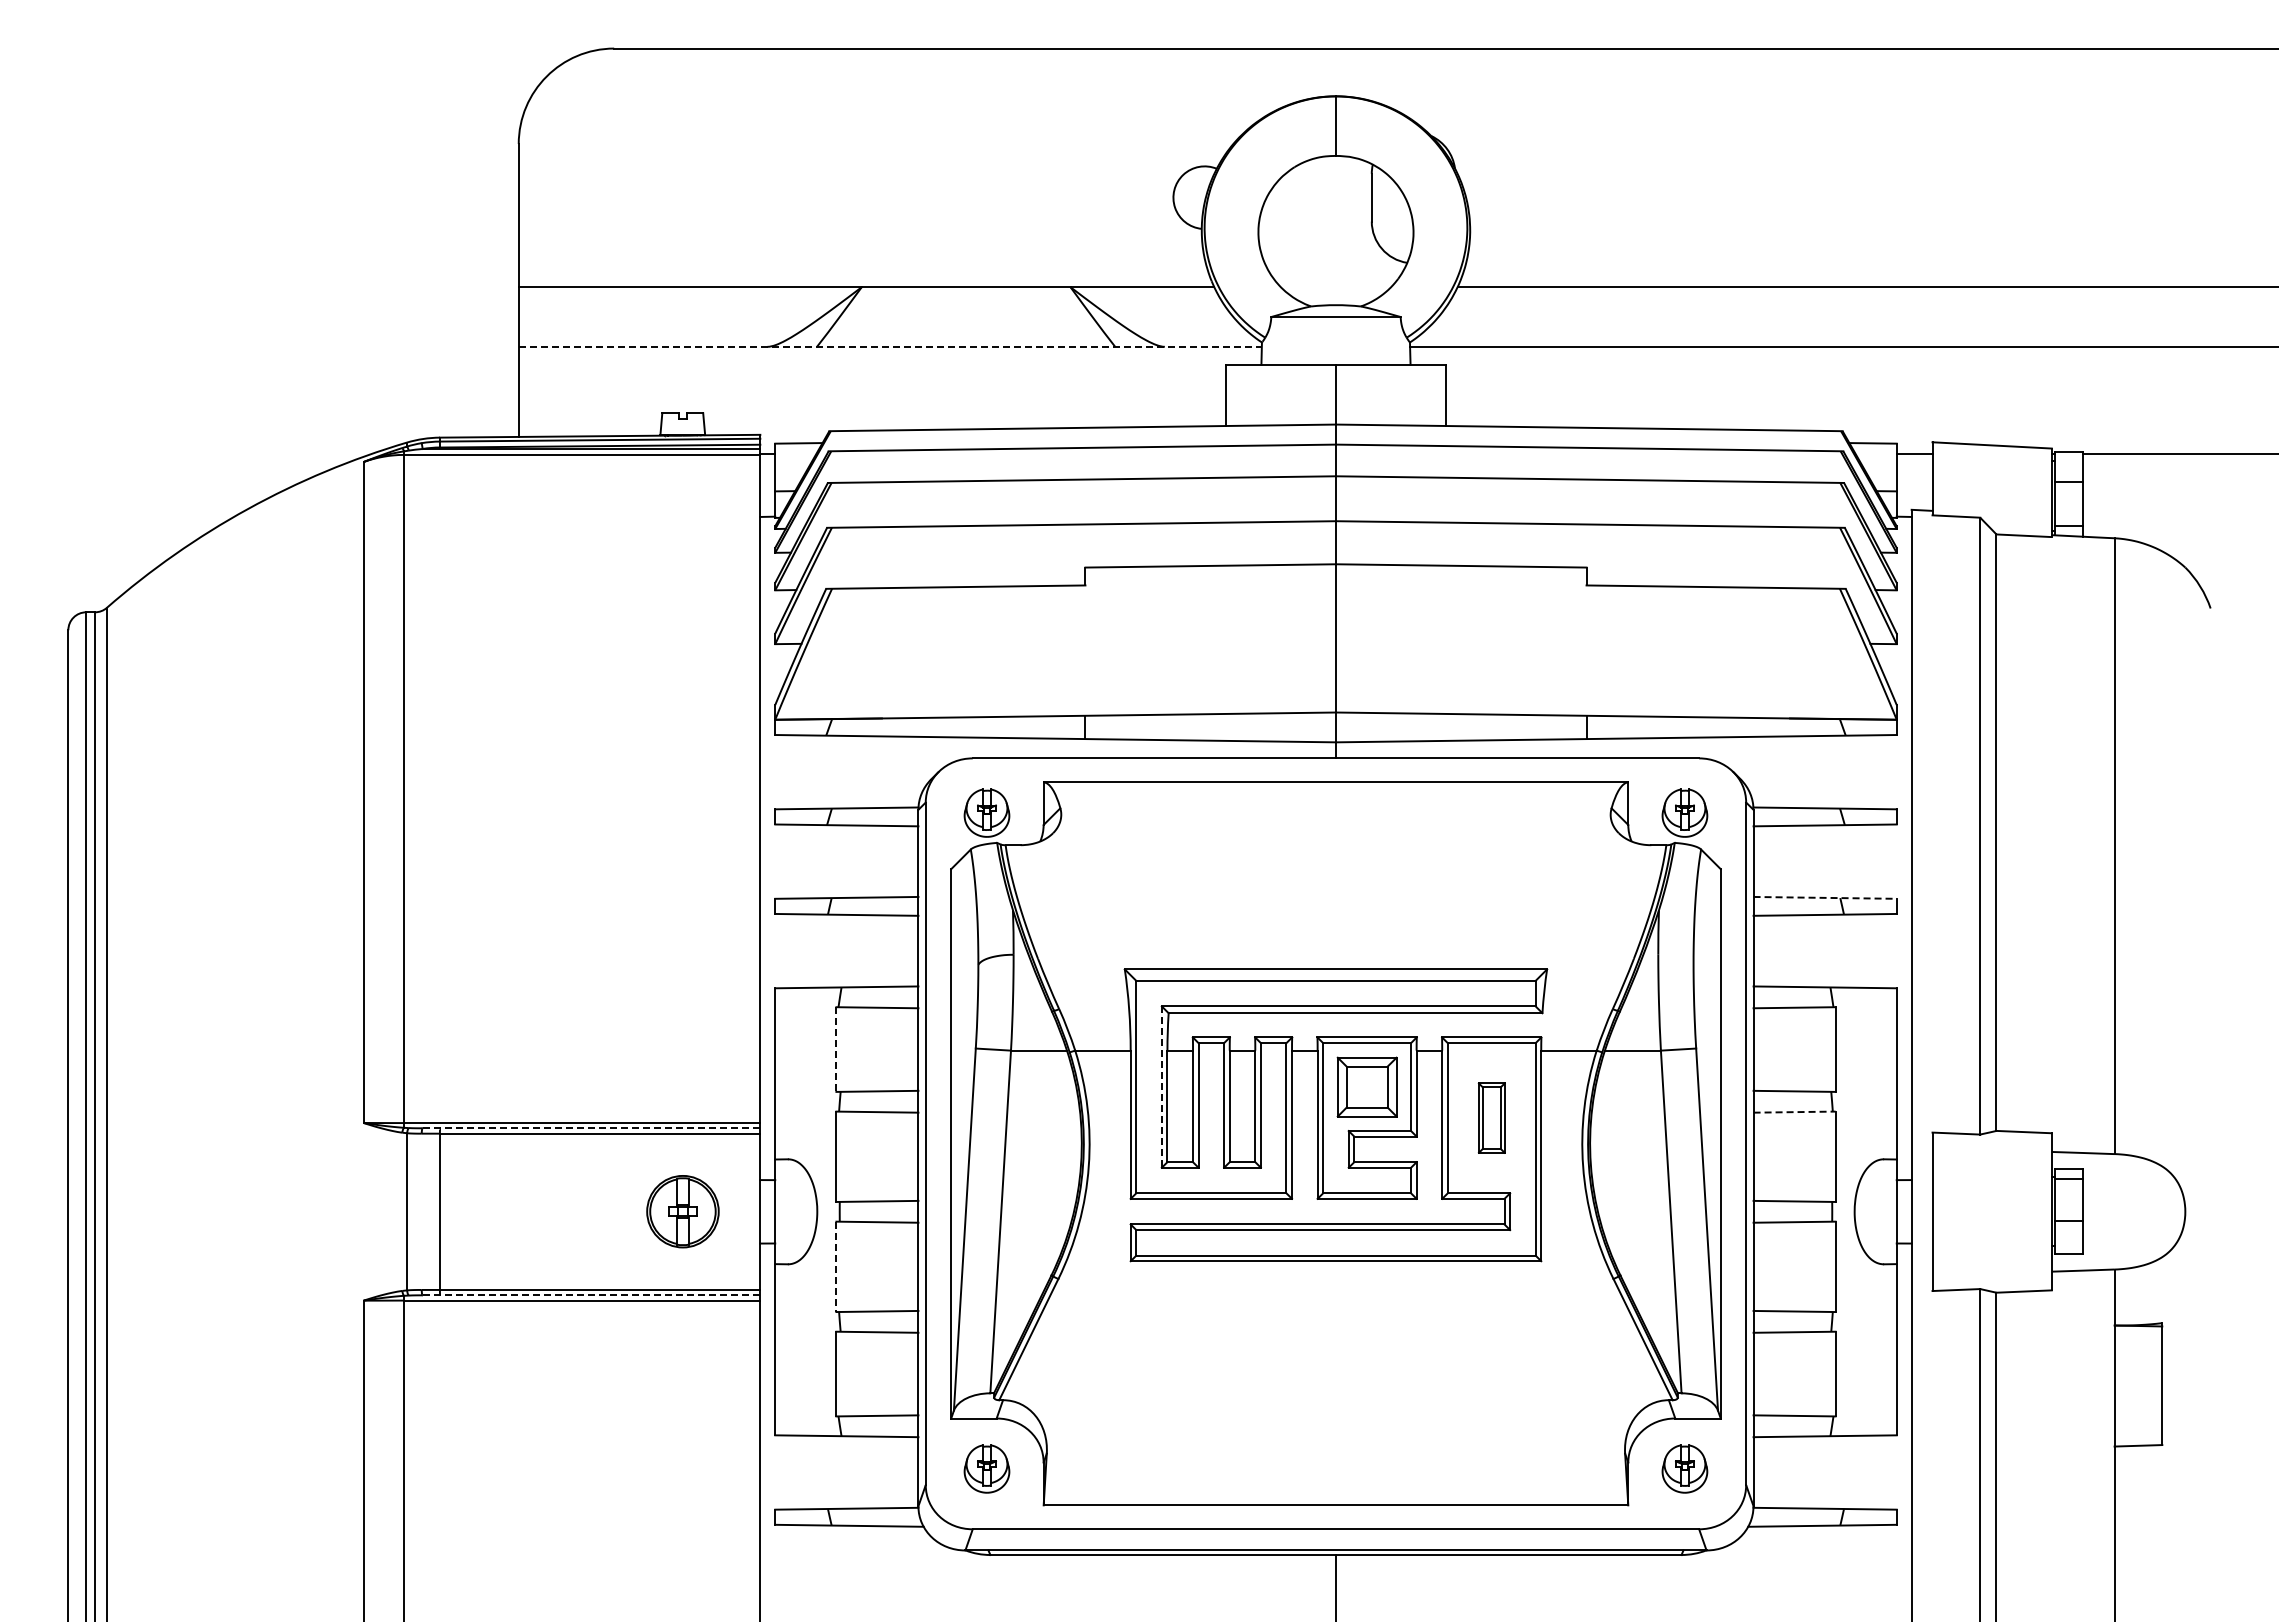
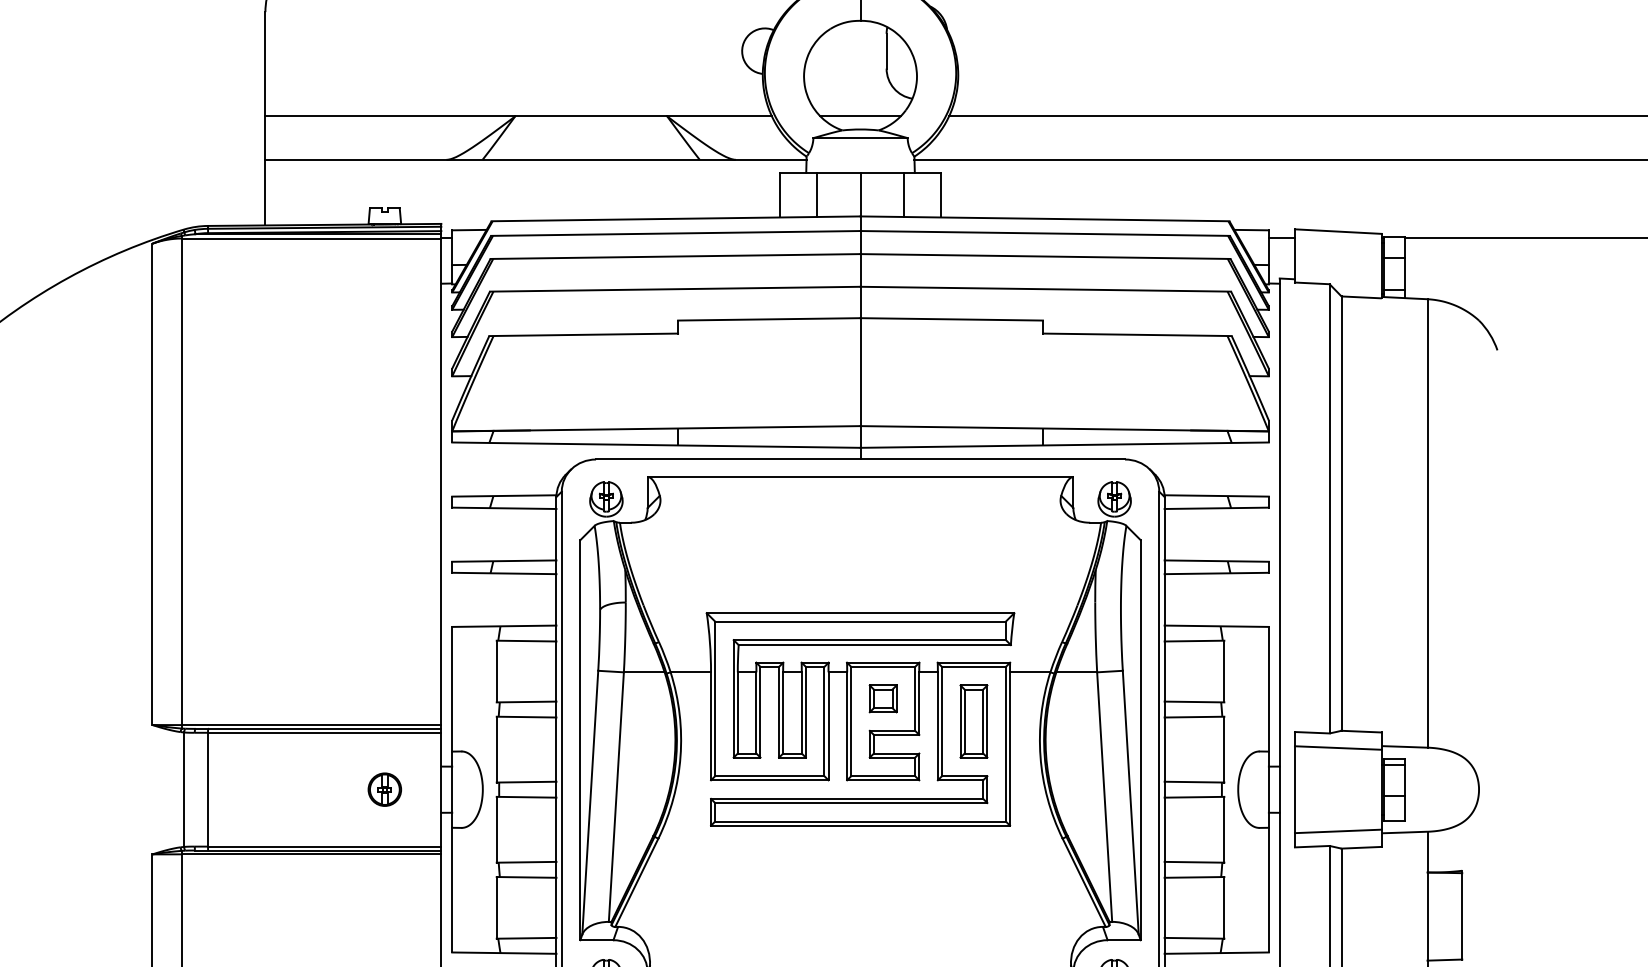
line: (1335, 287) -> (860, 116), added
line: (890, 346) -> (536, 159), dashed -> solid
line: (1275, 394) -> (816, 194), added
line: (1395, 394) -> (903, 194), added
line: (1825, 897) -> (1217, 560), dashed -> solid
line: (836, 1050) -> (496, 672), dashed -> solid
part: (1366, 1086) -> (882, 698), size x0.62
line: (1161, 1087) -> (733, 699), dashed -> solid
line: (1795, 1112) -> (1195, 717), dashed -> solid
part: (1491, 1117) -> (973, 721), size x1.43
line: (591, 1128) -> (318, 729), dashed -> solid
line: (1991, 1154) -> (1337, 747), added
part: (682, 1211) -> (384, 789), size x0.62
line: (836, 1267) -> (496, 830), dashed -> solid
line: (1991, 1268) -> (1337, 830), added
line: (591, 1295) -> (318, 850), dashed -> solid

